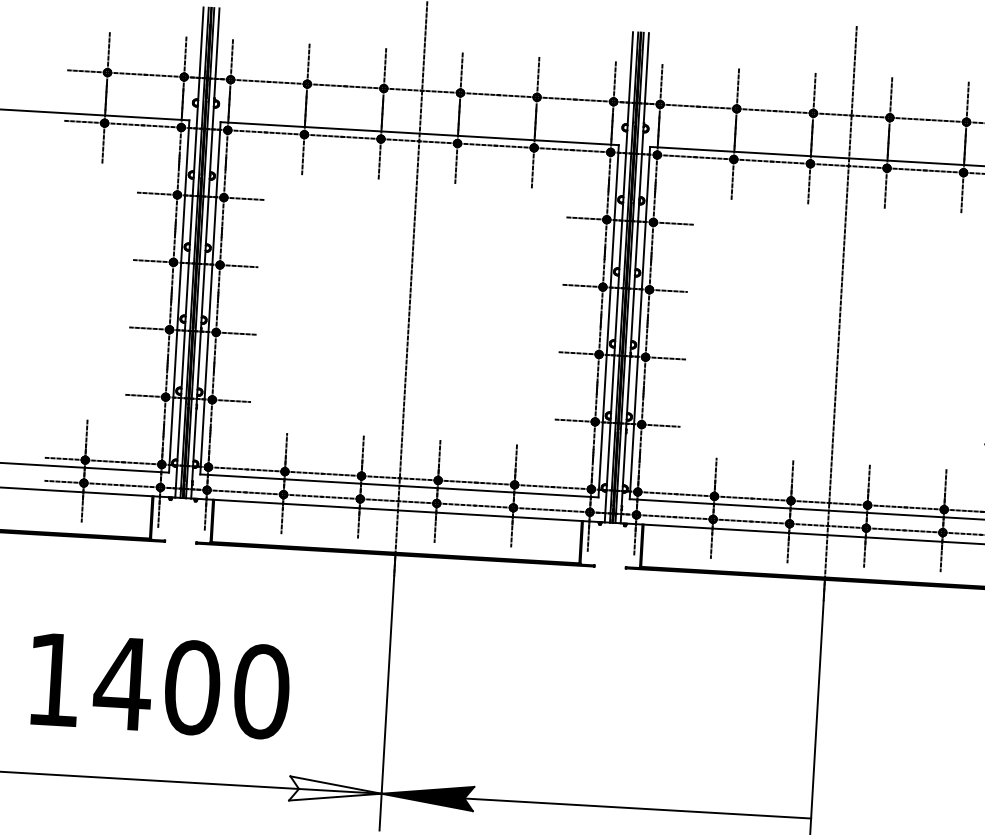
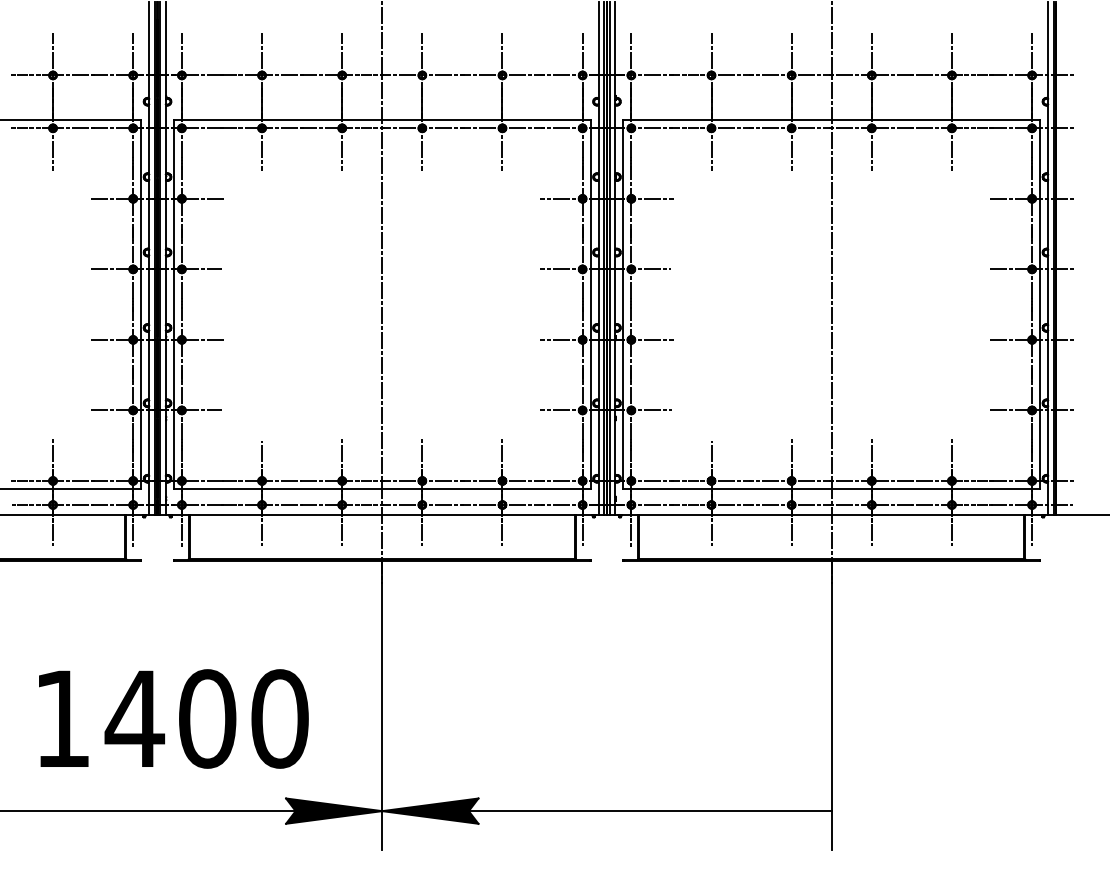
text: (159, 685) -> (173, 718), moved
fill: (336, 790) -> (334, 810), added

